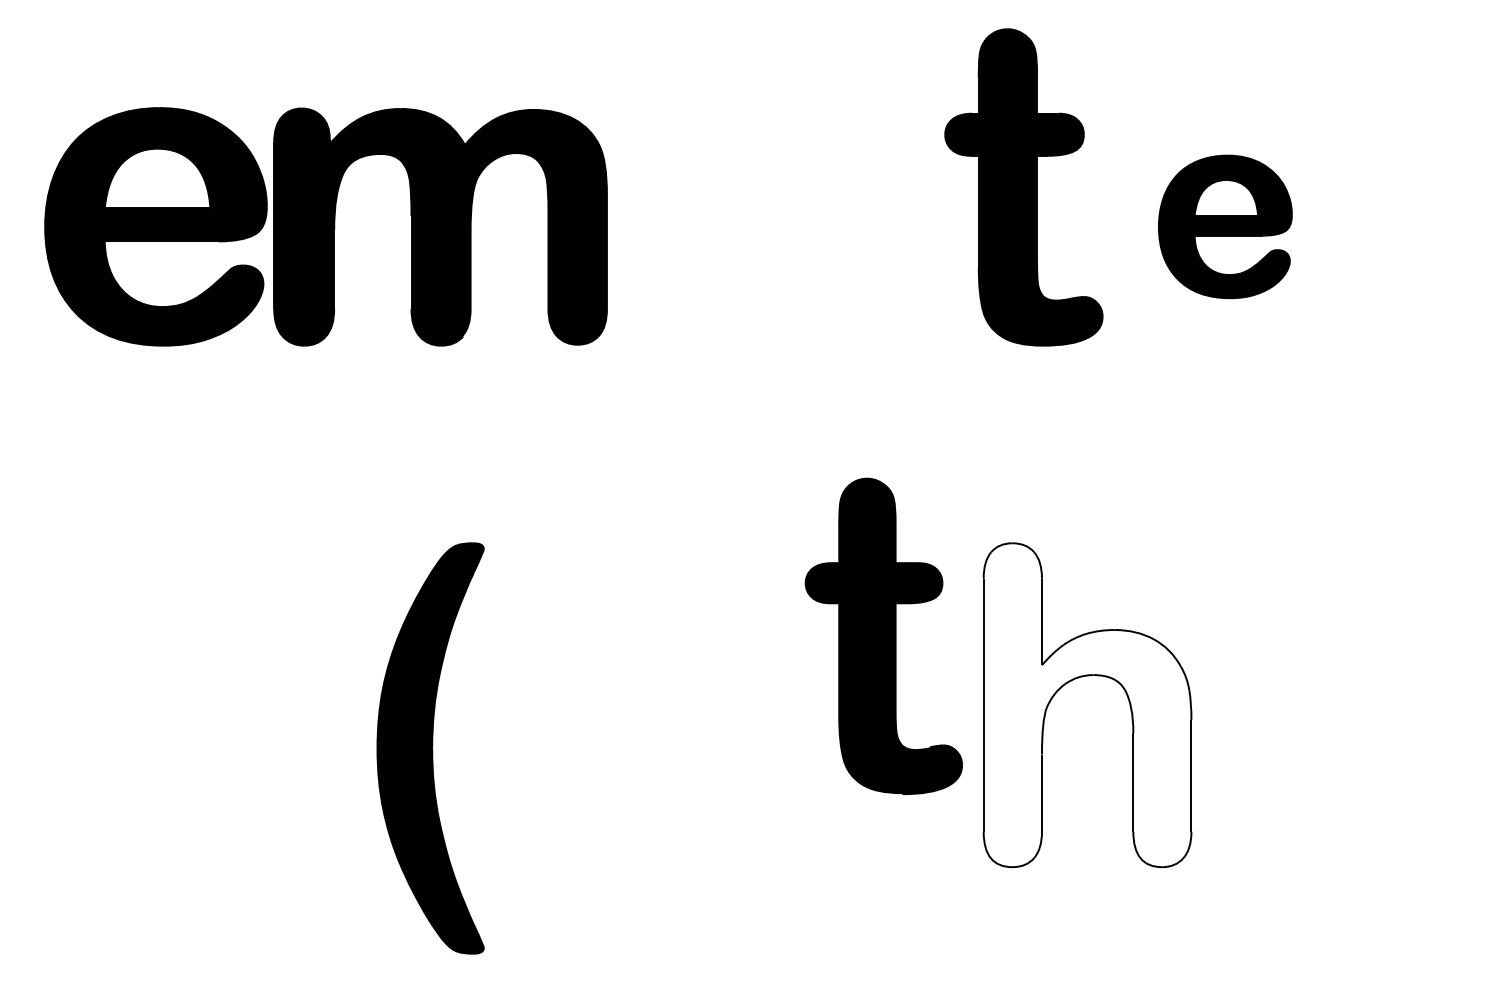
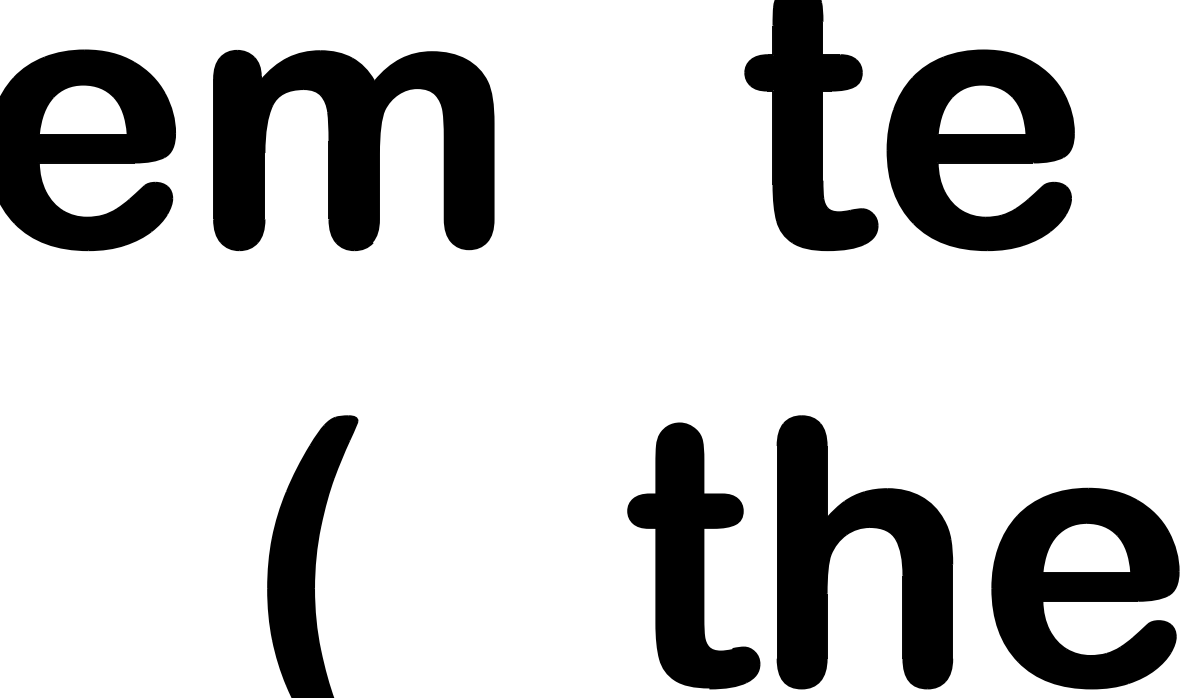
part: (440, 226) -> (353, 149), moved
part: (1225, 226) -> (980, 149), size x1.67
part: (883, 635) -> (693, 555), moved
fill: (1087, 705) -> (864, 552), added
part: (1349, 748) -> (1085, 588), added

